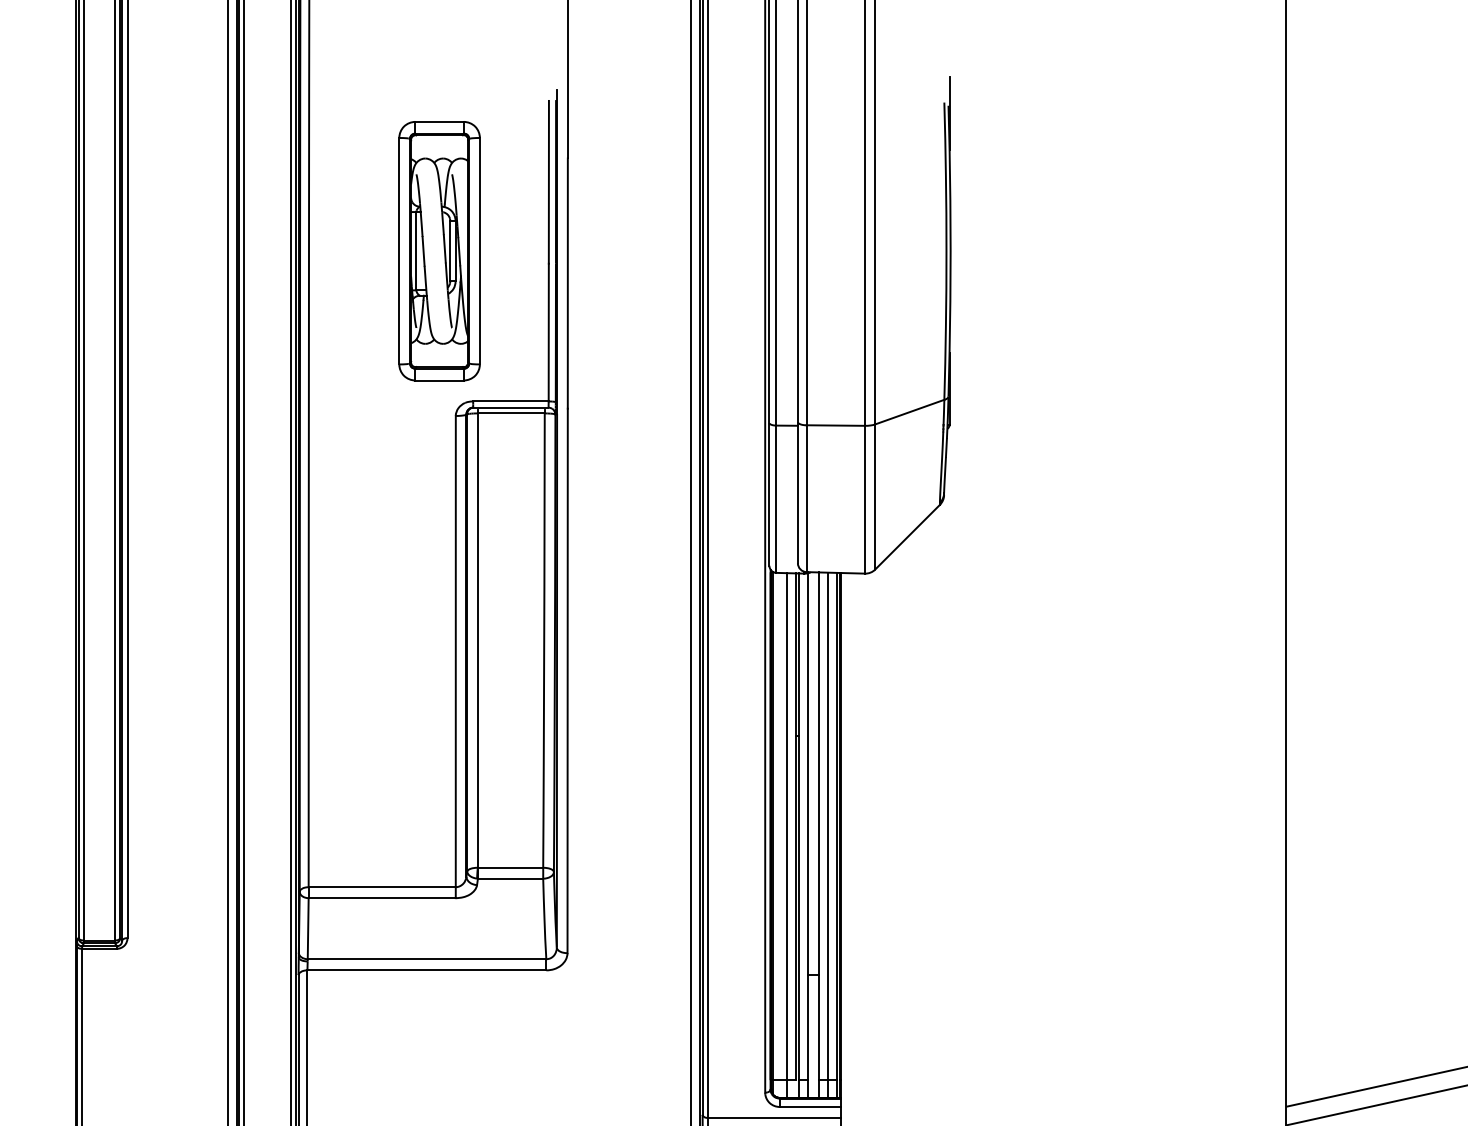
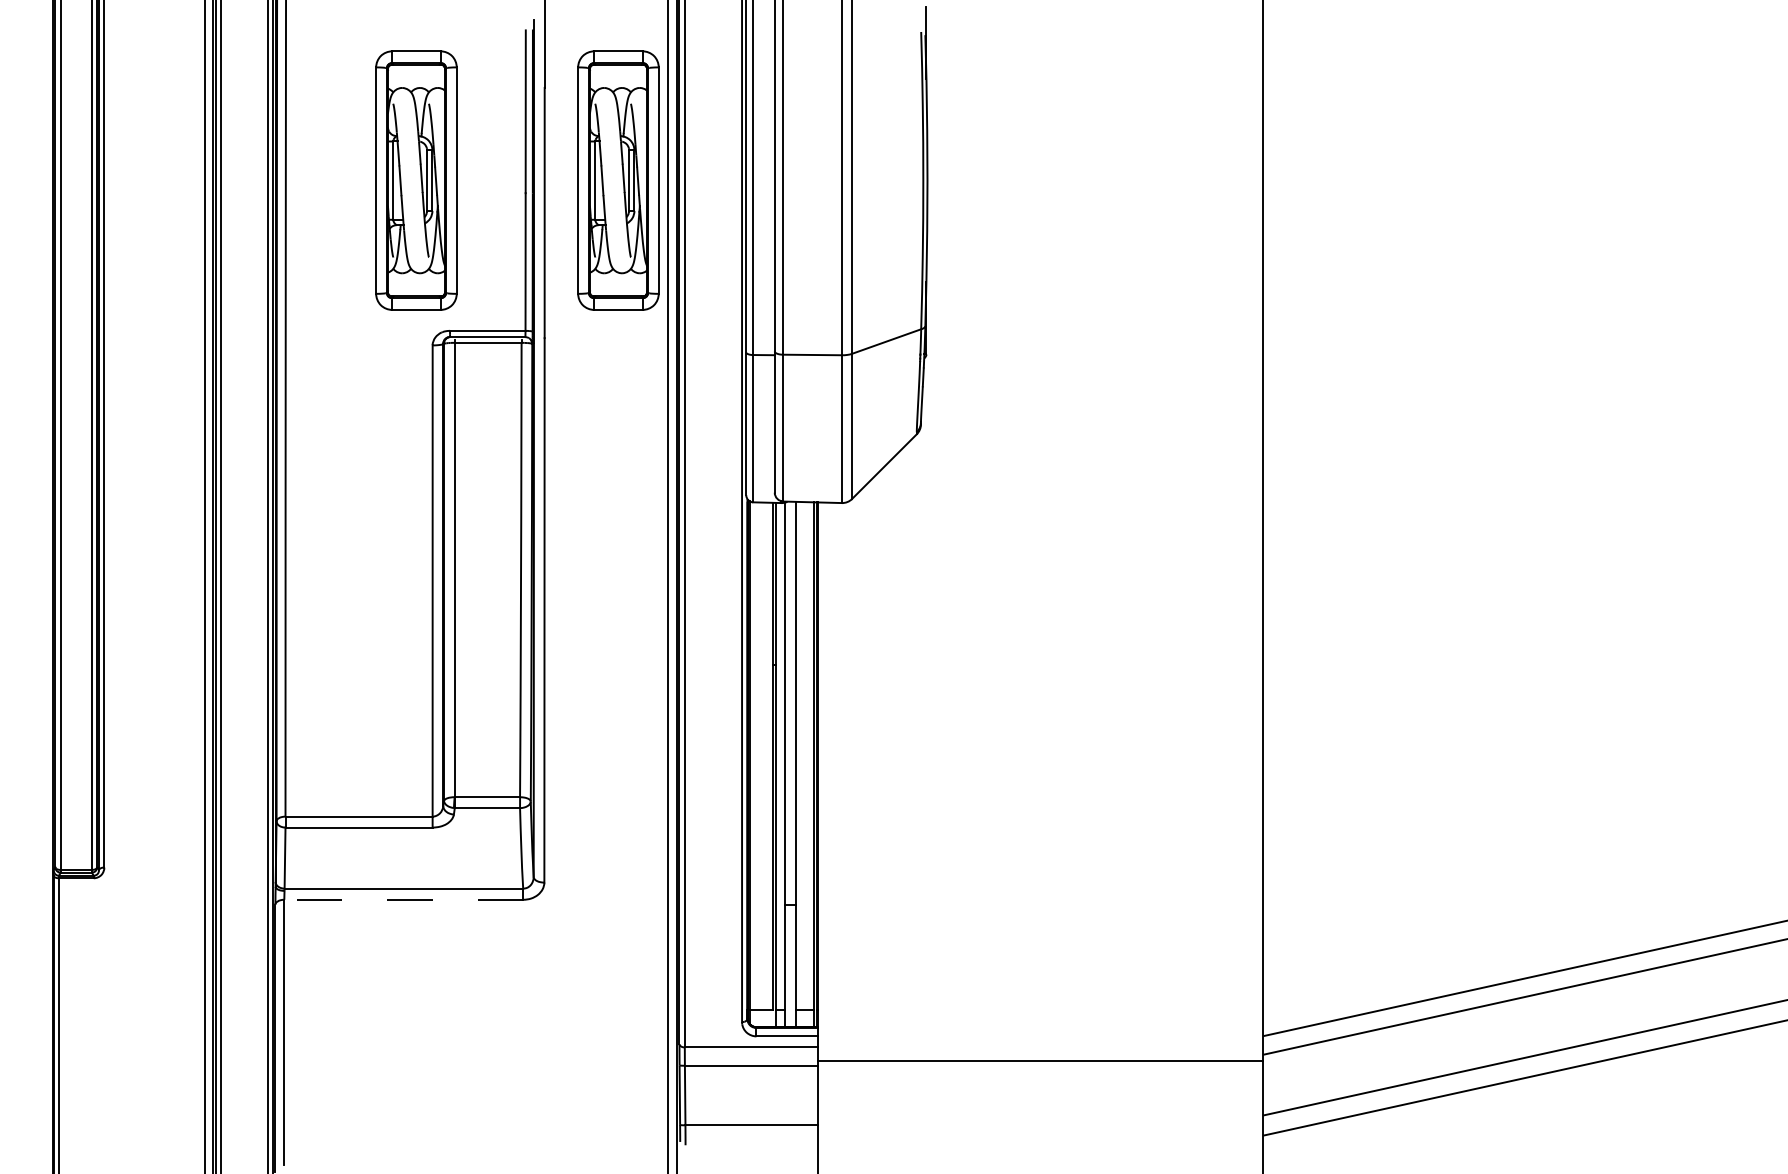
part: (641, 251) -> (618, 180), added
line: (787, 835) -> (764, 764), removed
line: (828, 835) -> (805, 764), removed
line: (426, 970) -> (403, 899), solid -> dashed

